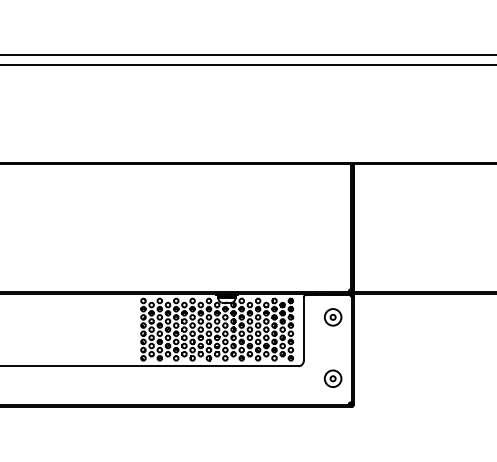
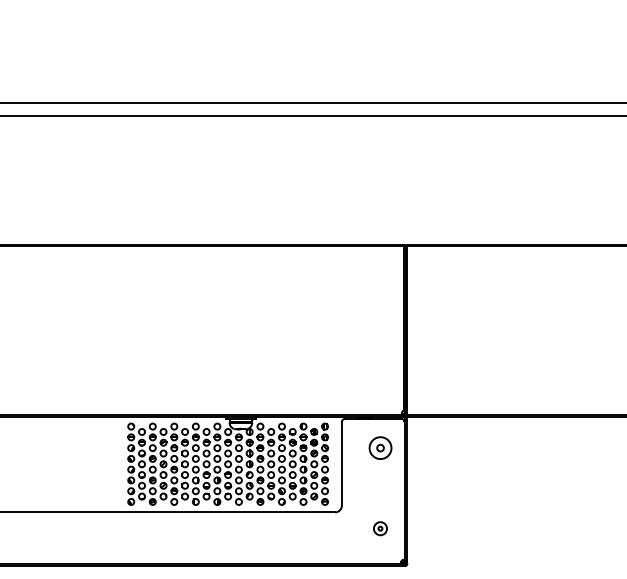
part: (332, 378) -> (379, 528), size x0.6

